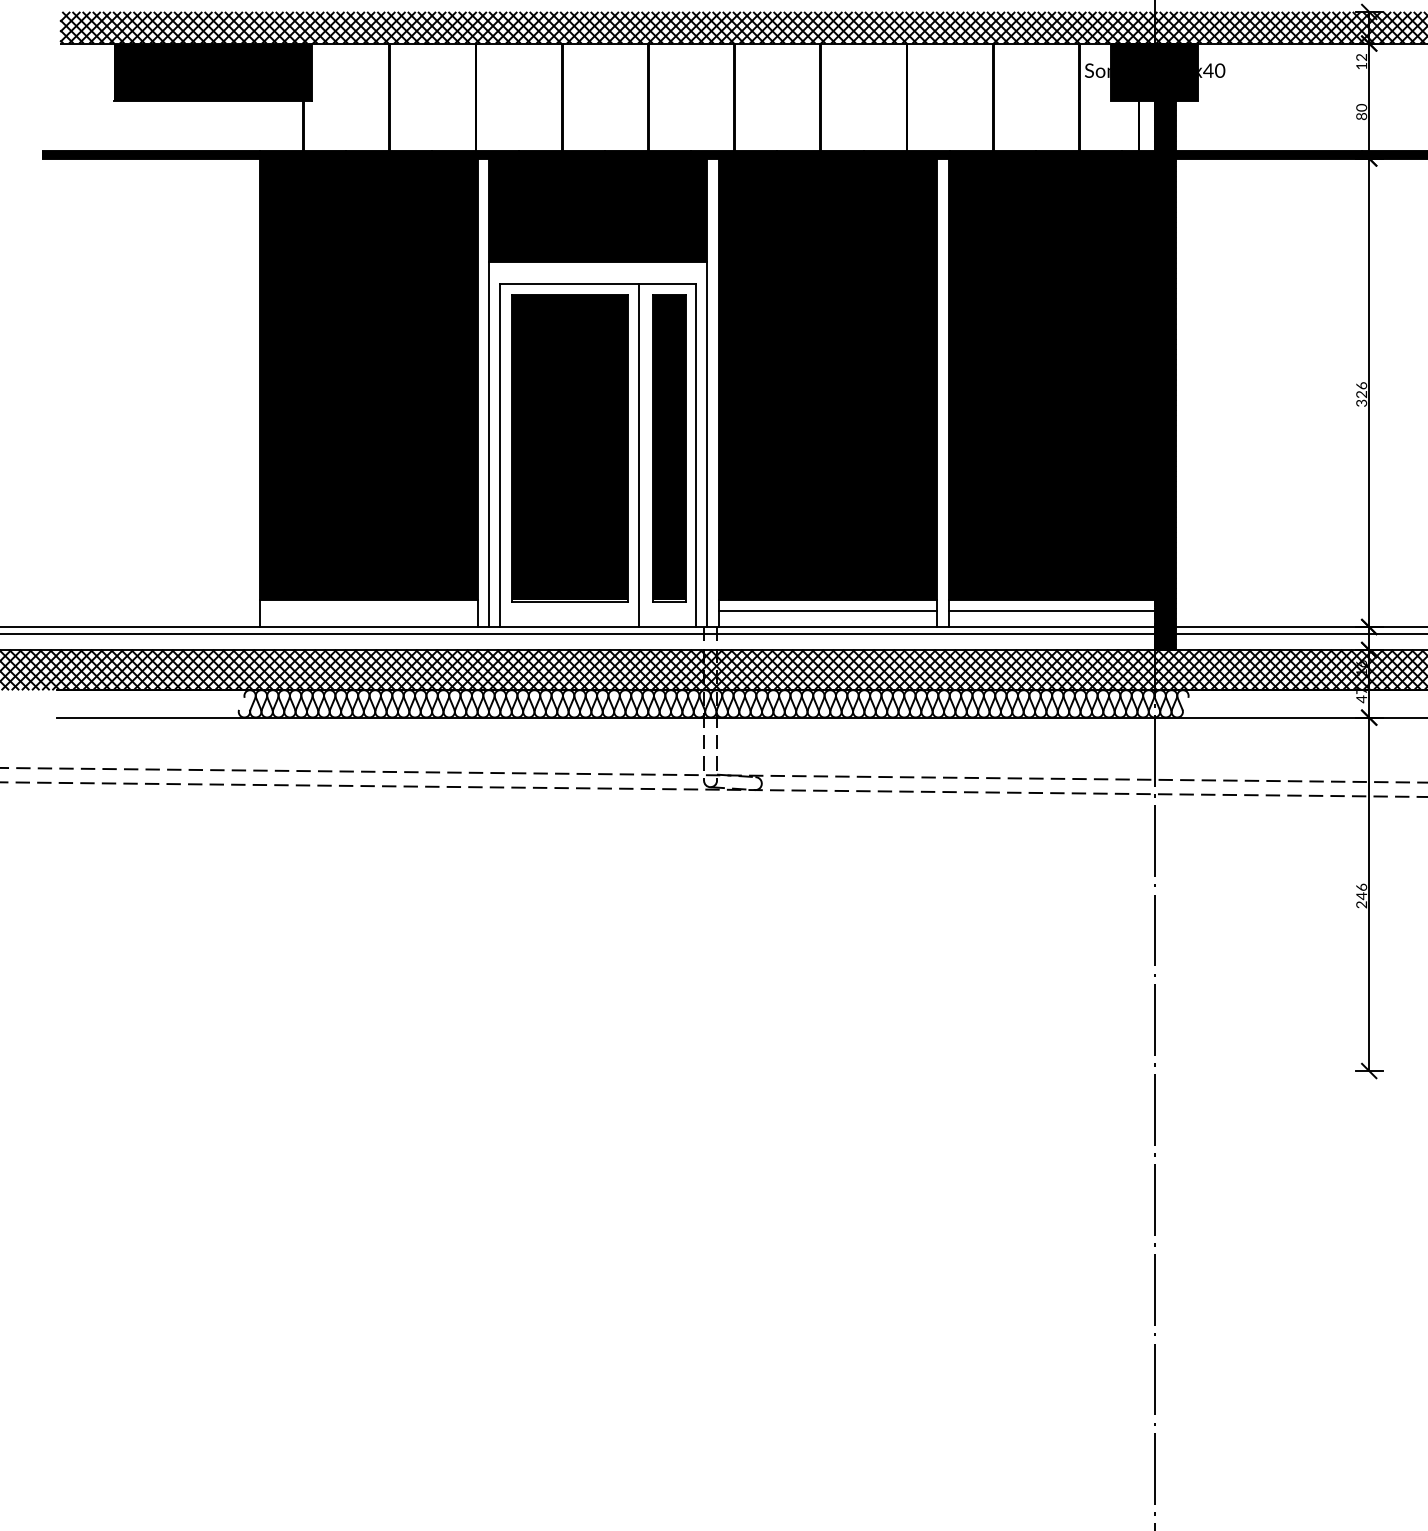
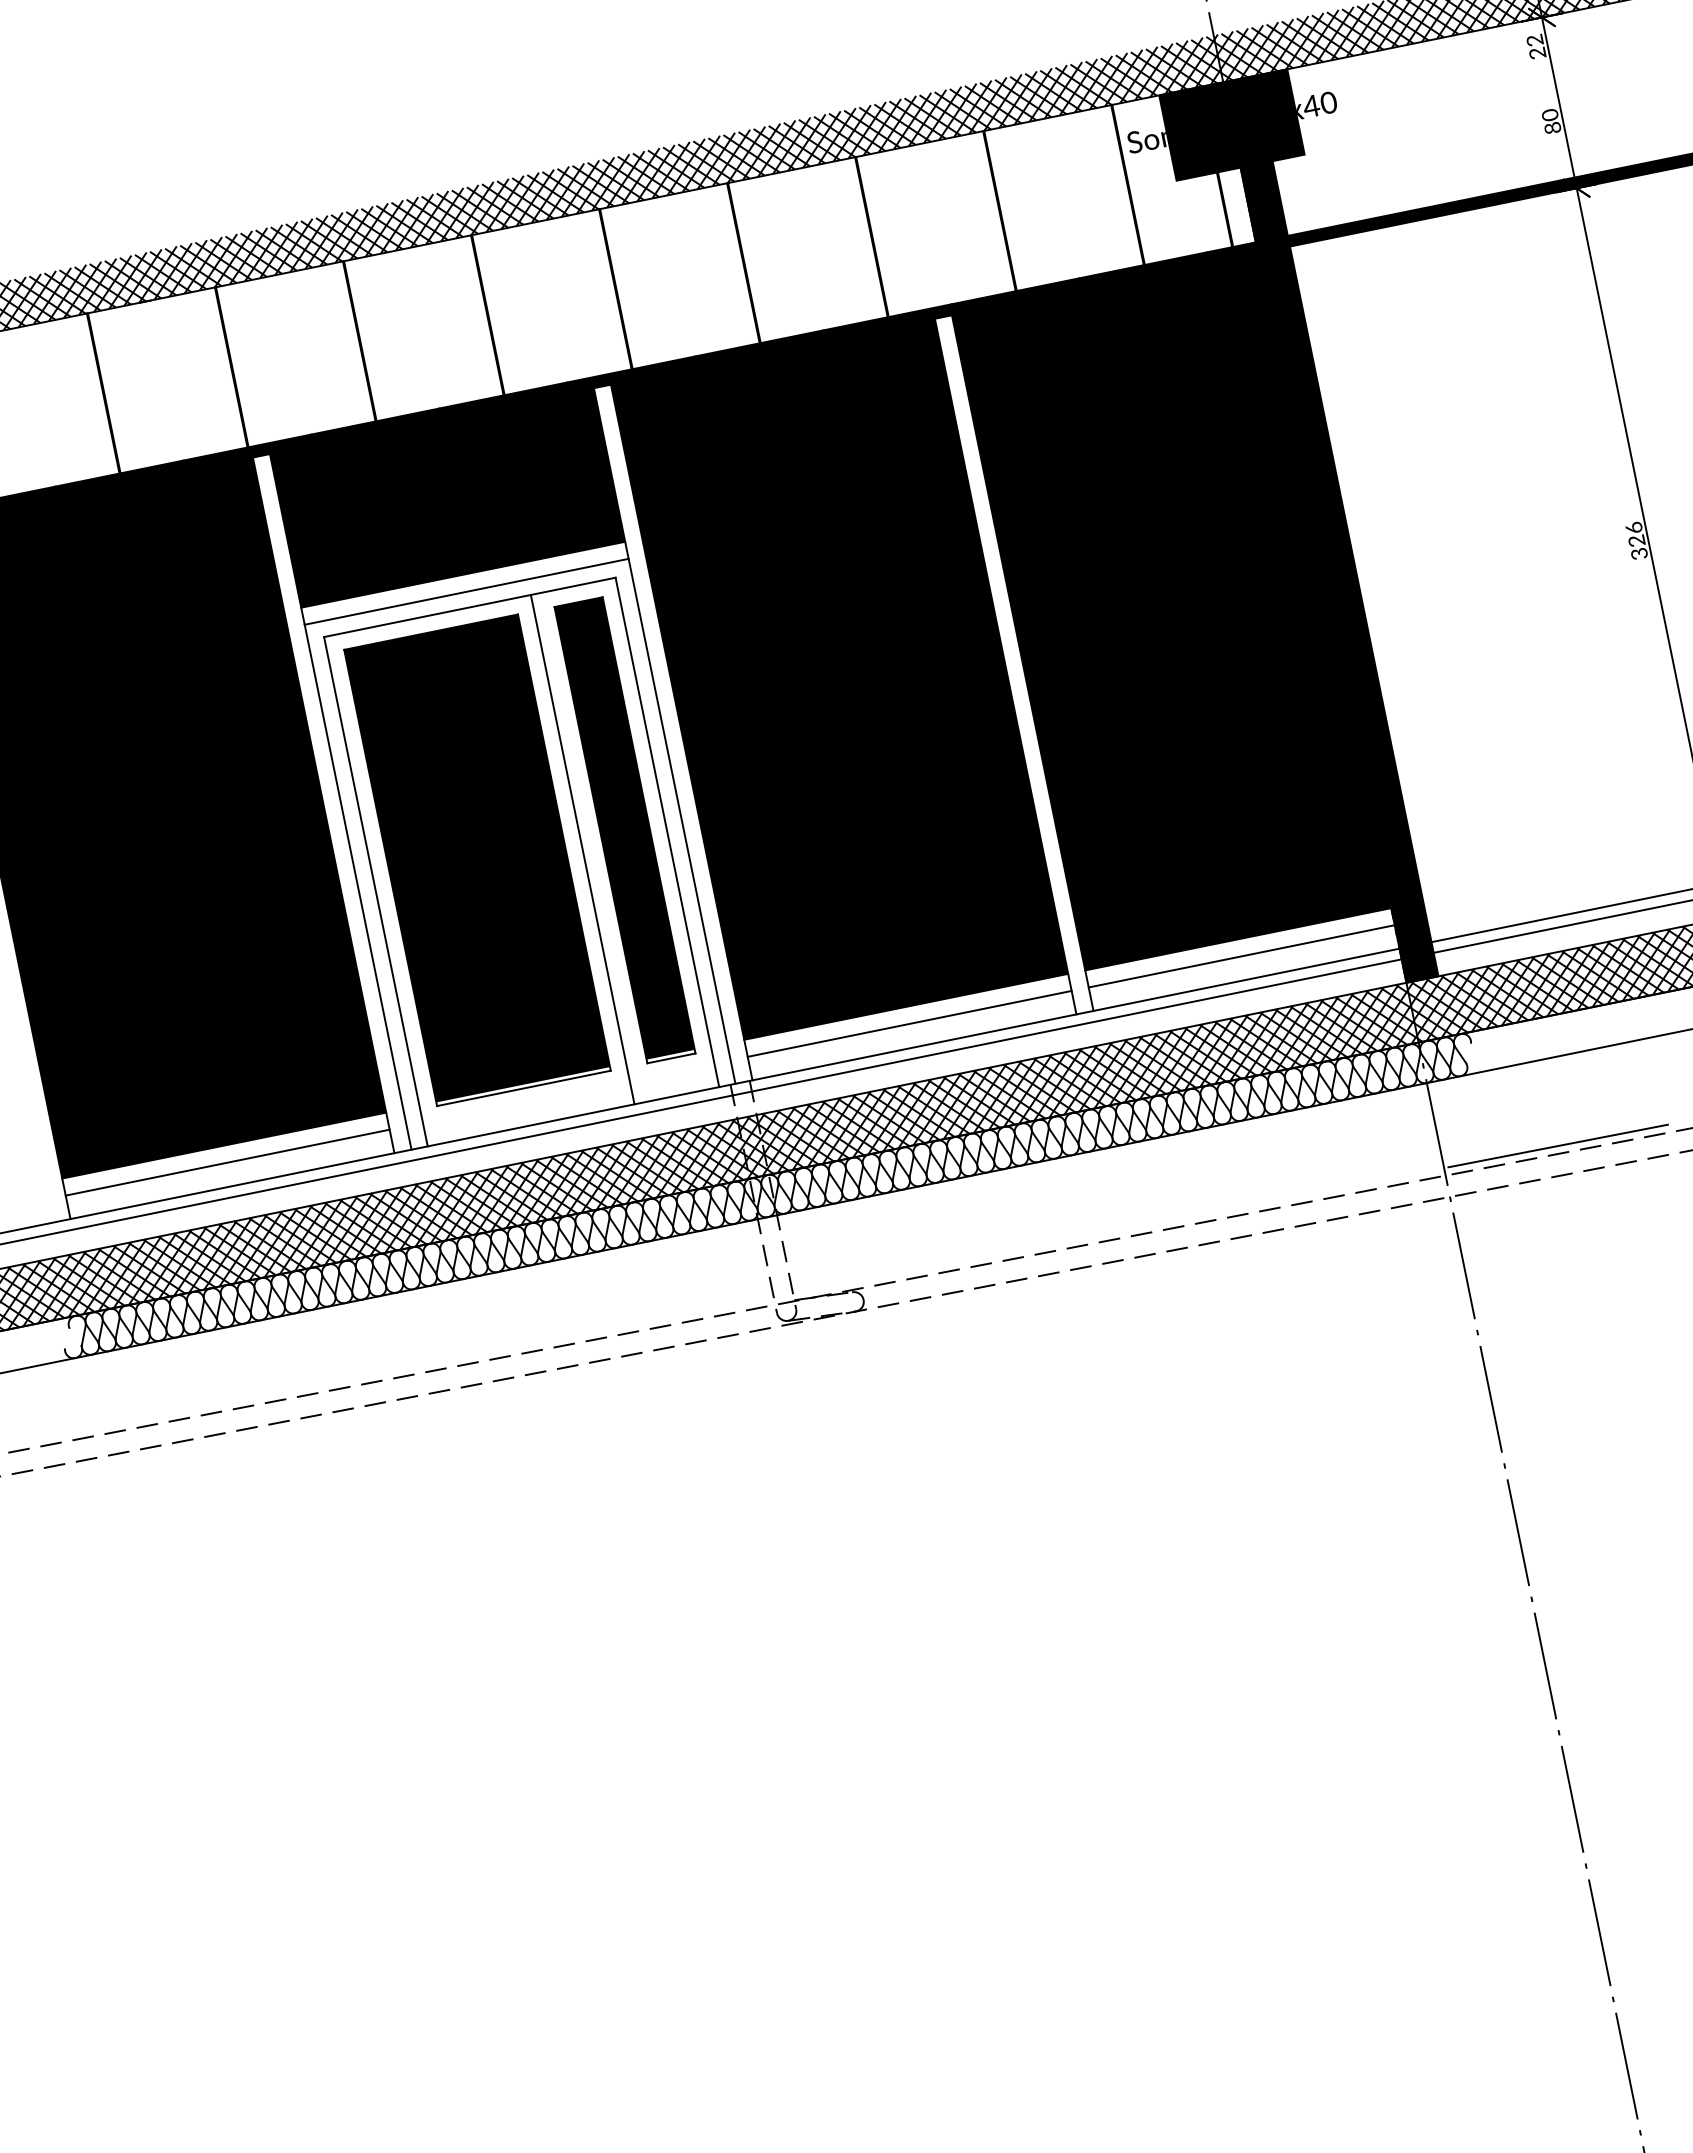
text: (1361, 65) -> (1537, 52), 12 -> 22
line: (598, 273) -> (466, 591), added
line: (368, 611) -> (227, 1163), added
line: (1230, 775) -> (1557, 1146), added

